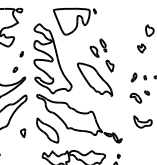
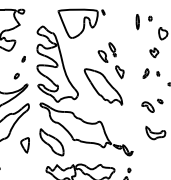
part: (132, 19) -> (144, 21), added
part: (138, 77) -> (150, 73), moved
part: (22, 132) -> (24, 144), size x1.67

